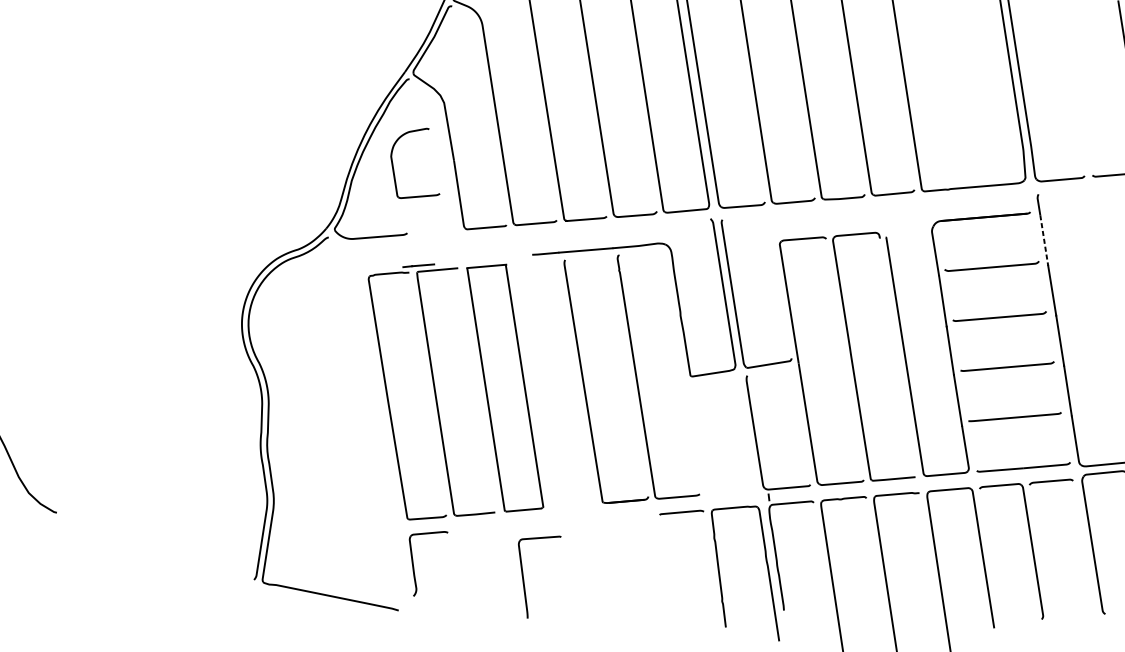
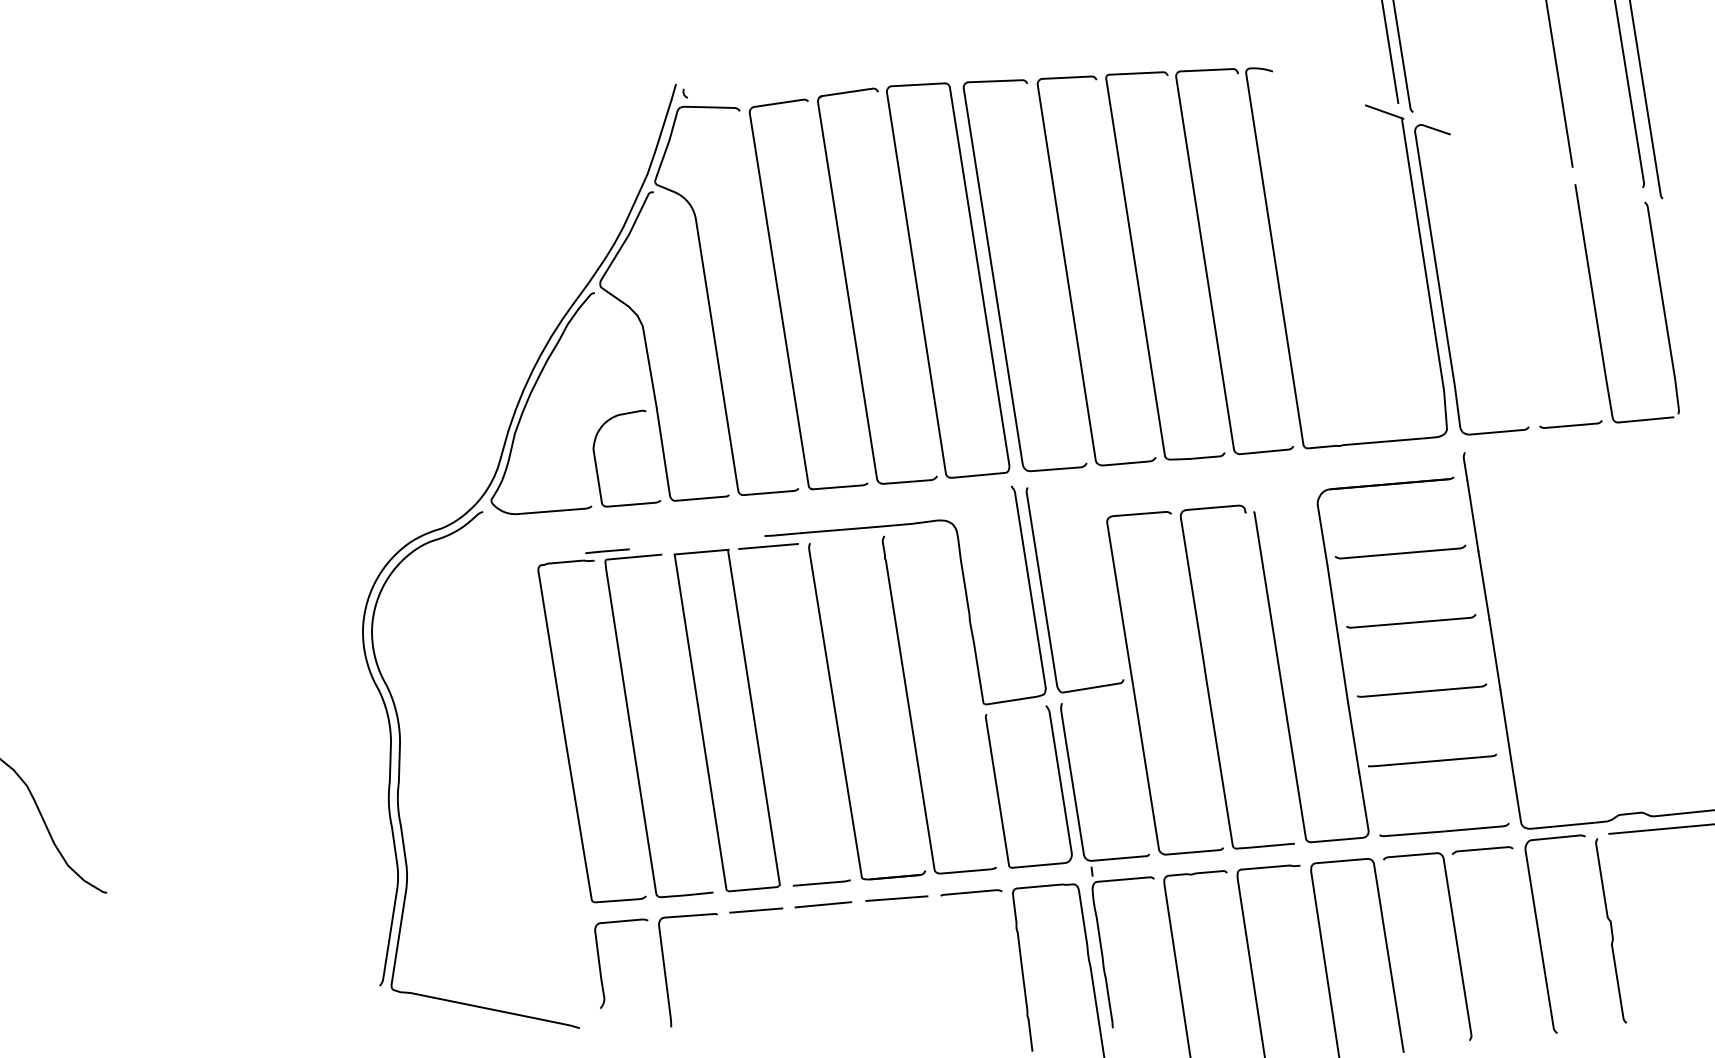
part: (393, 164) -> (596, 460), moved
line: (1044, 240) -> (1473, 516), dashed -> solid
line: (535, 262) -> (768, 546), added
part: (701, 438) -> (998, 790), added
line: (573, 505) -> (821, 882), added
line: (627, 516) -> (896, 898), added
line: (574, 521) -> (823, 904), added
line: (526, 525) -> (756, 910), added
part: (524, 580) -> (666, 974), moved

